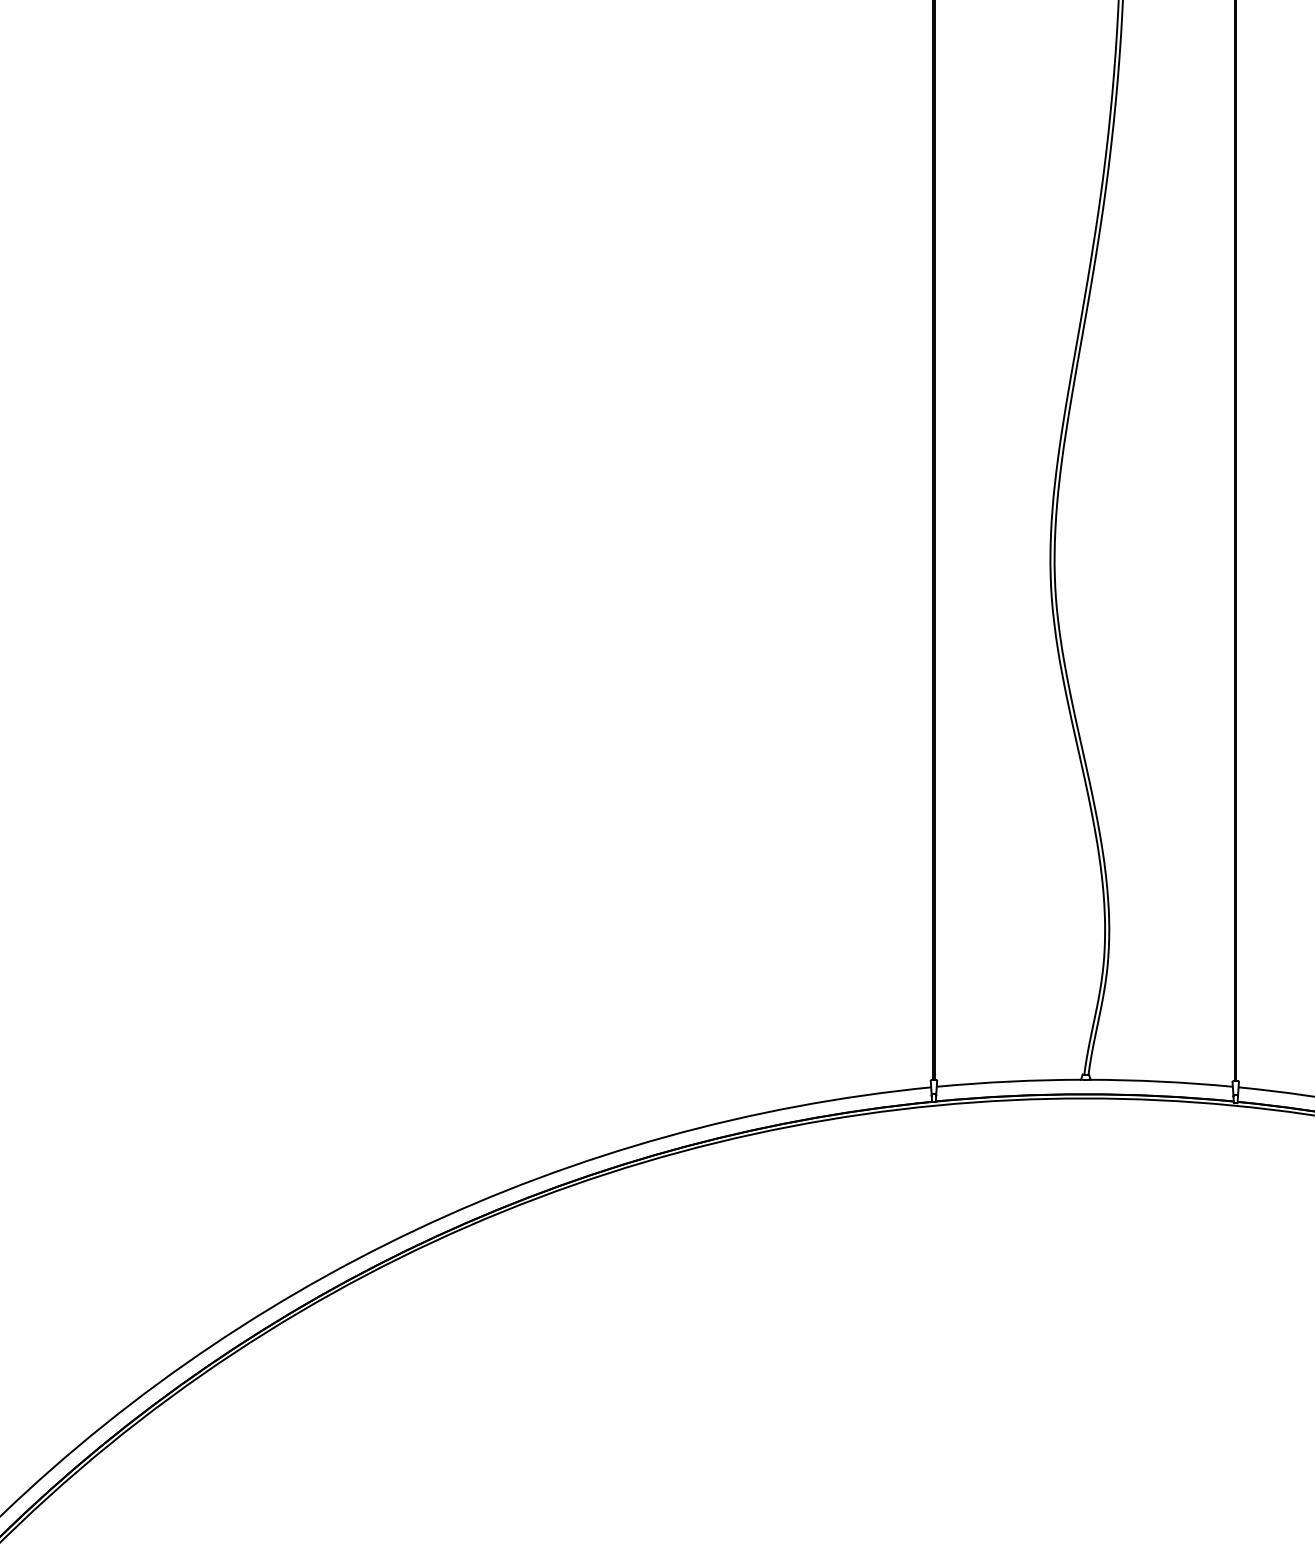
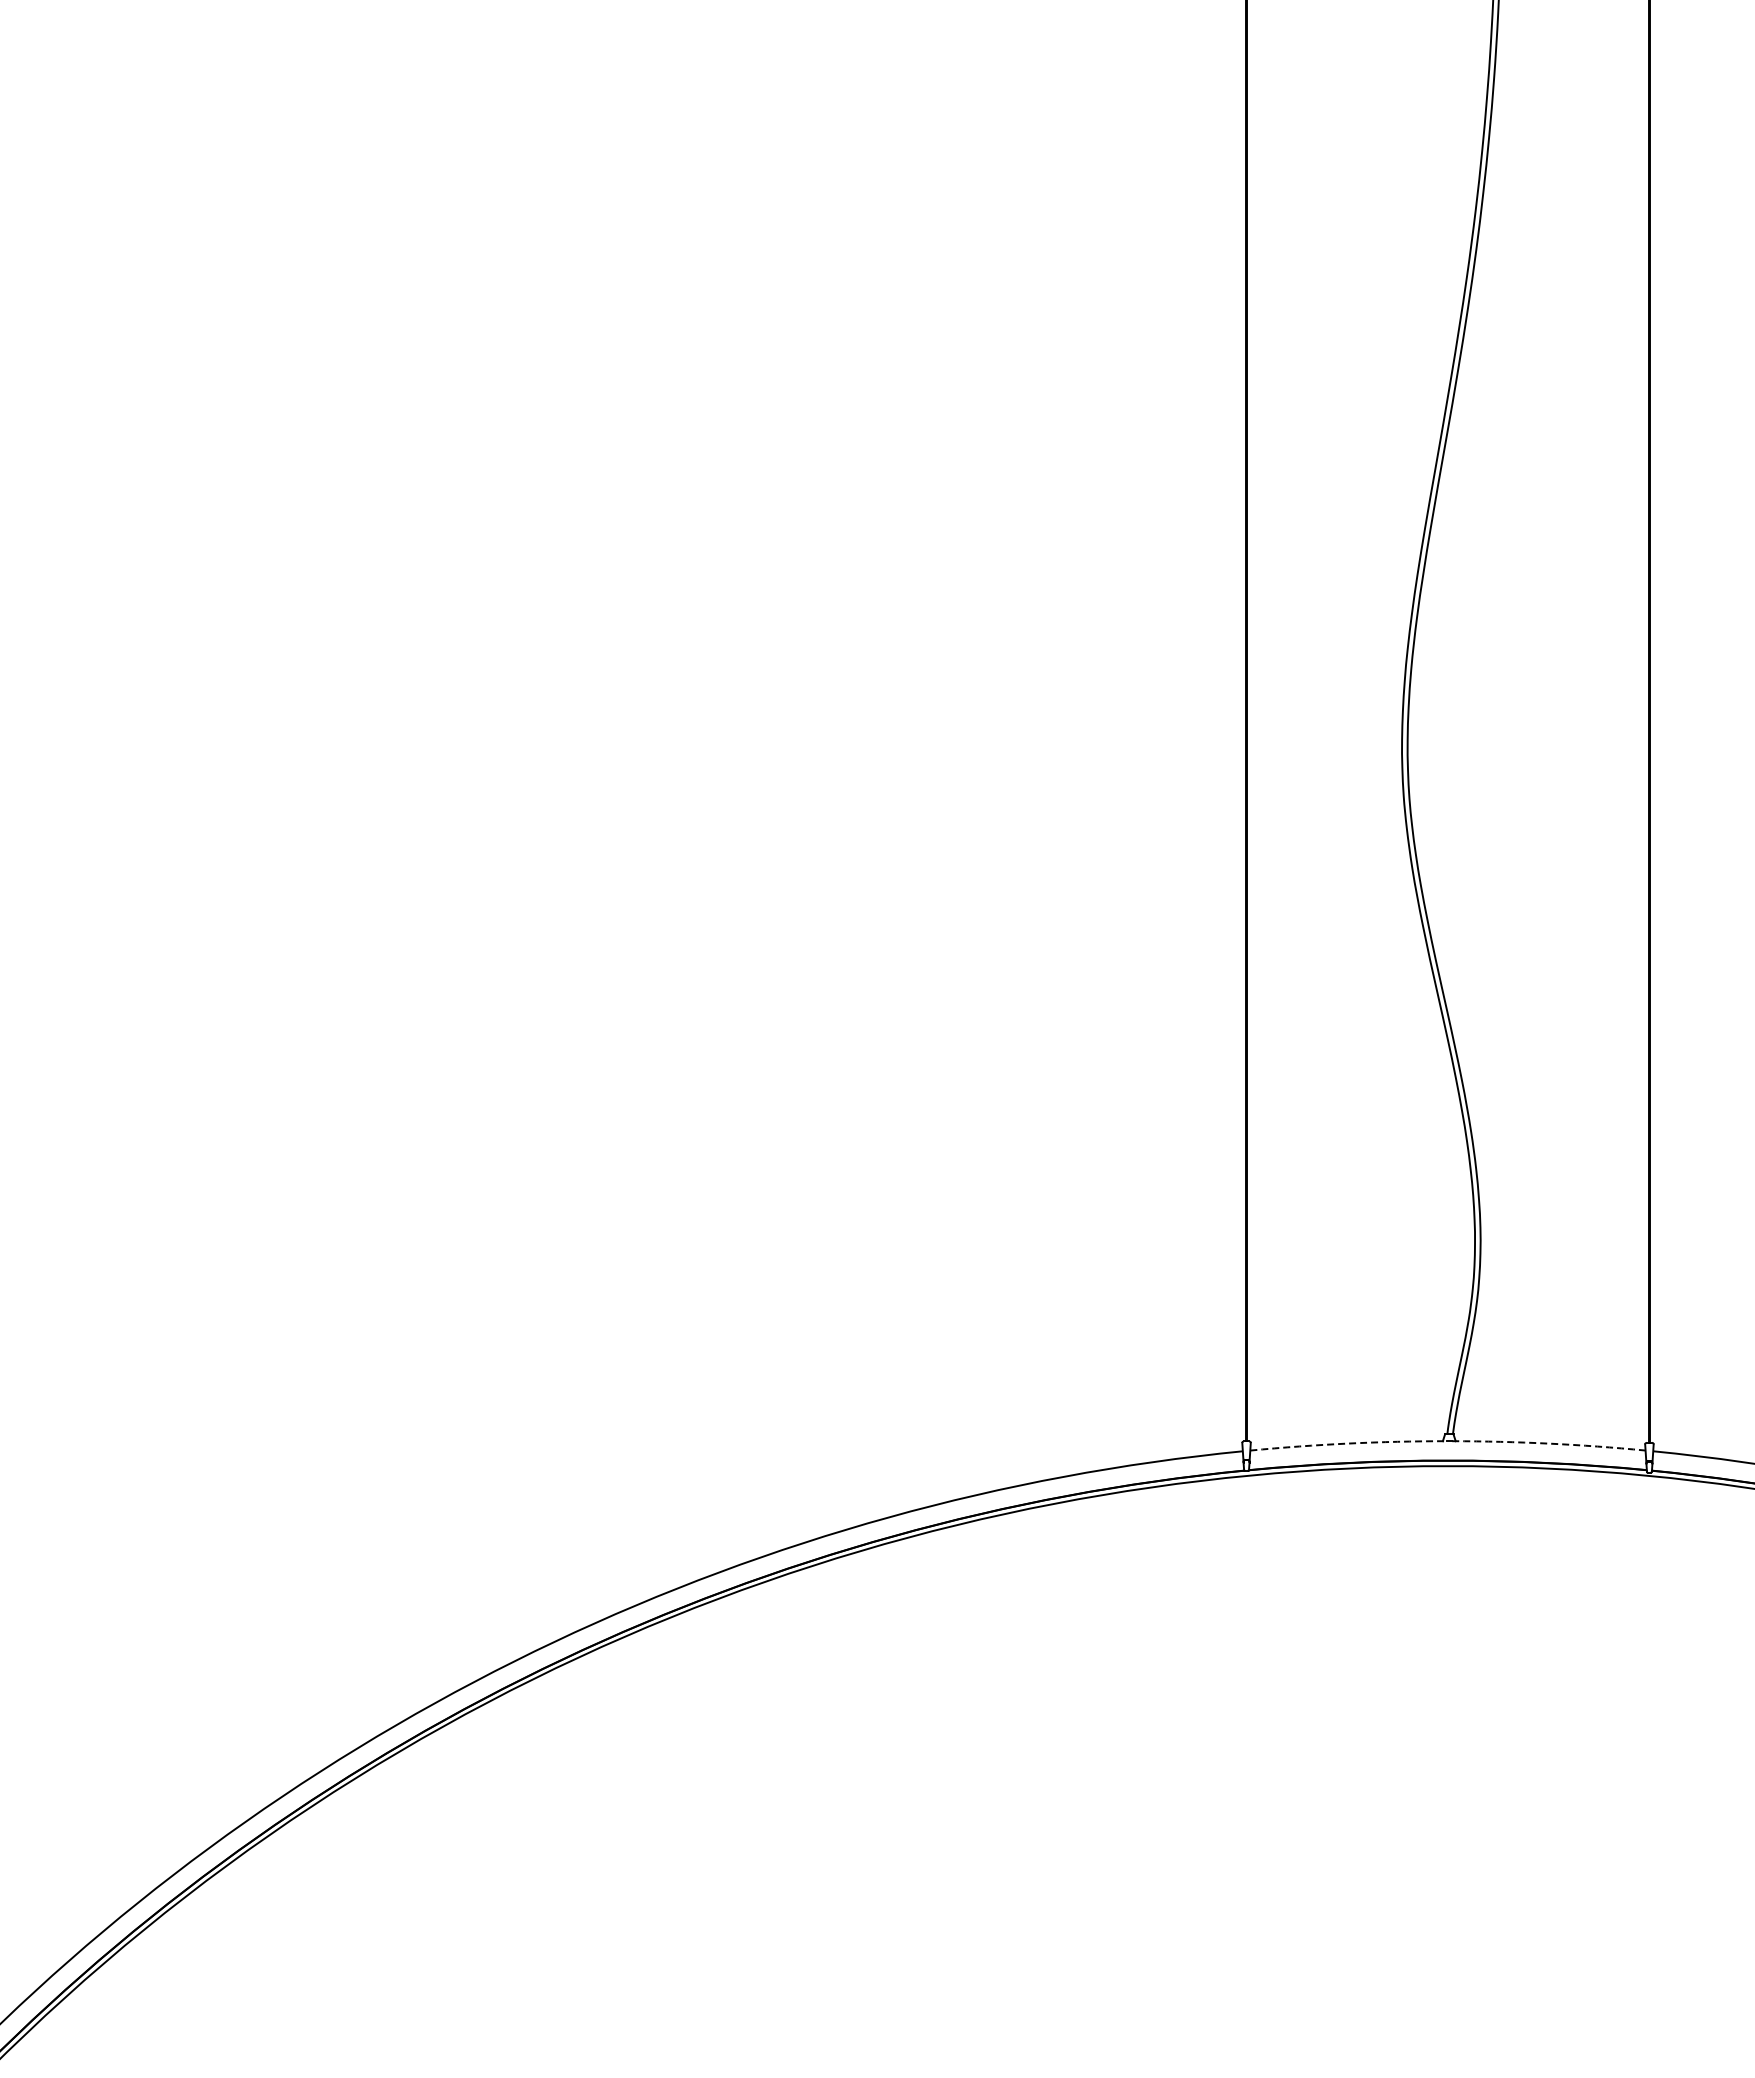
arc: (1010, 1081) -> (1348, 1443), solid -> dashed
arc: (1160, 1081) -> (1549, 1443), solid -> dashed

